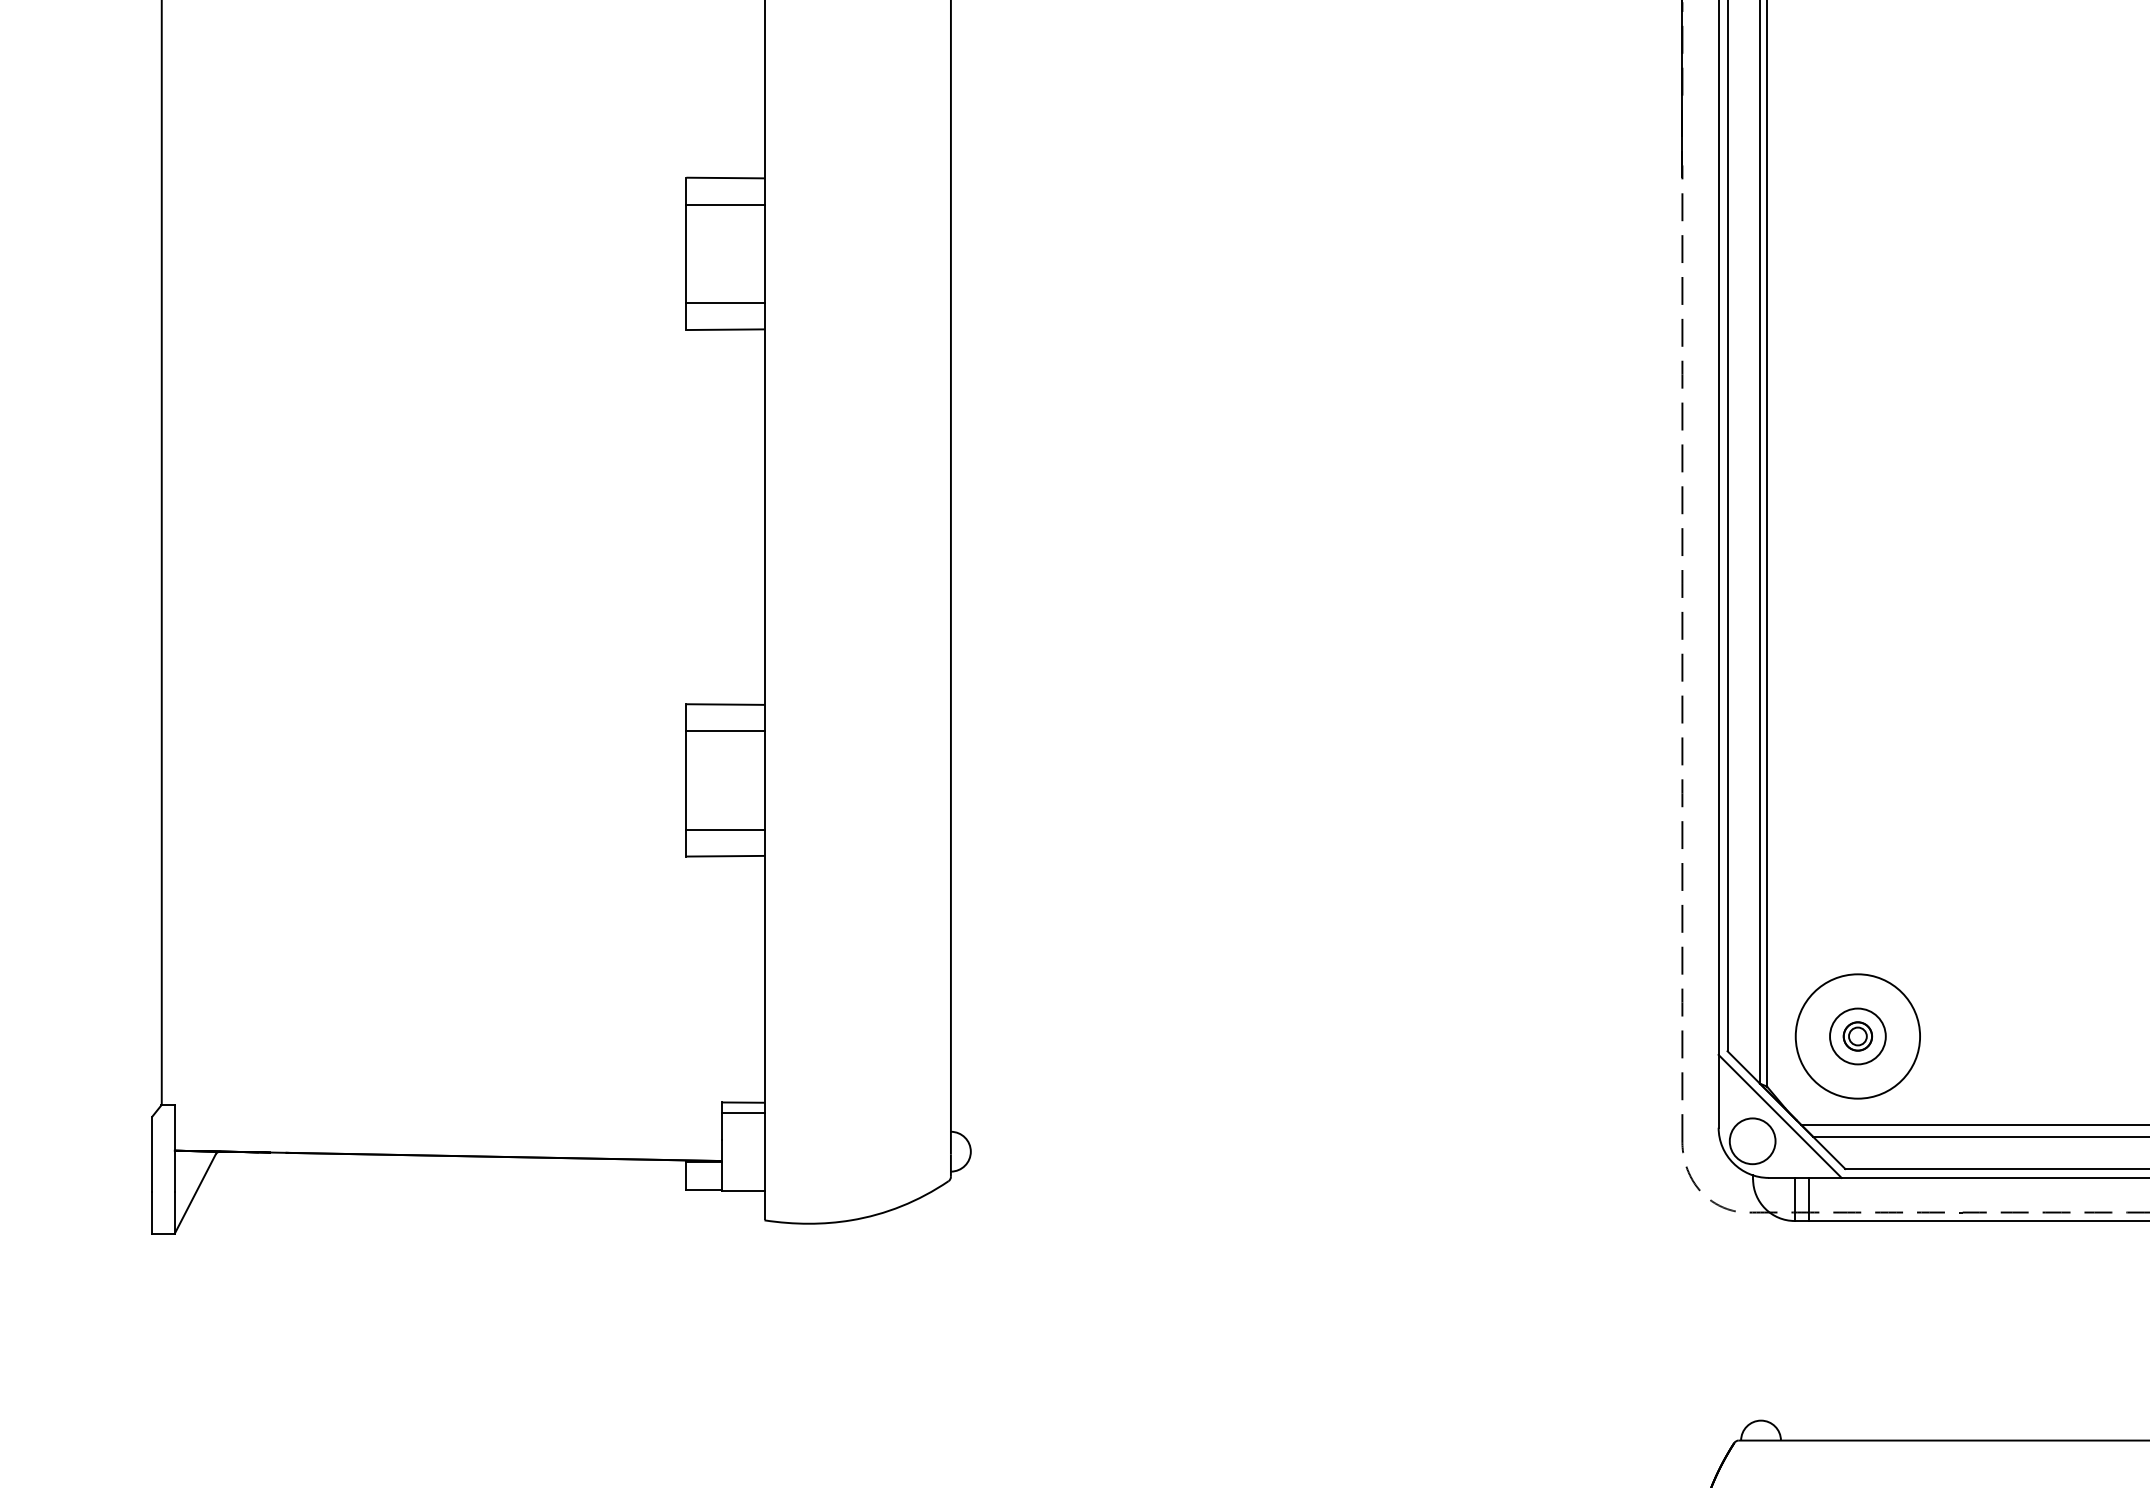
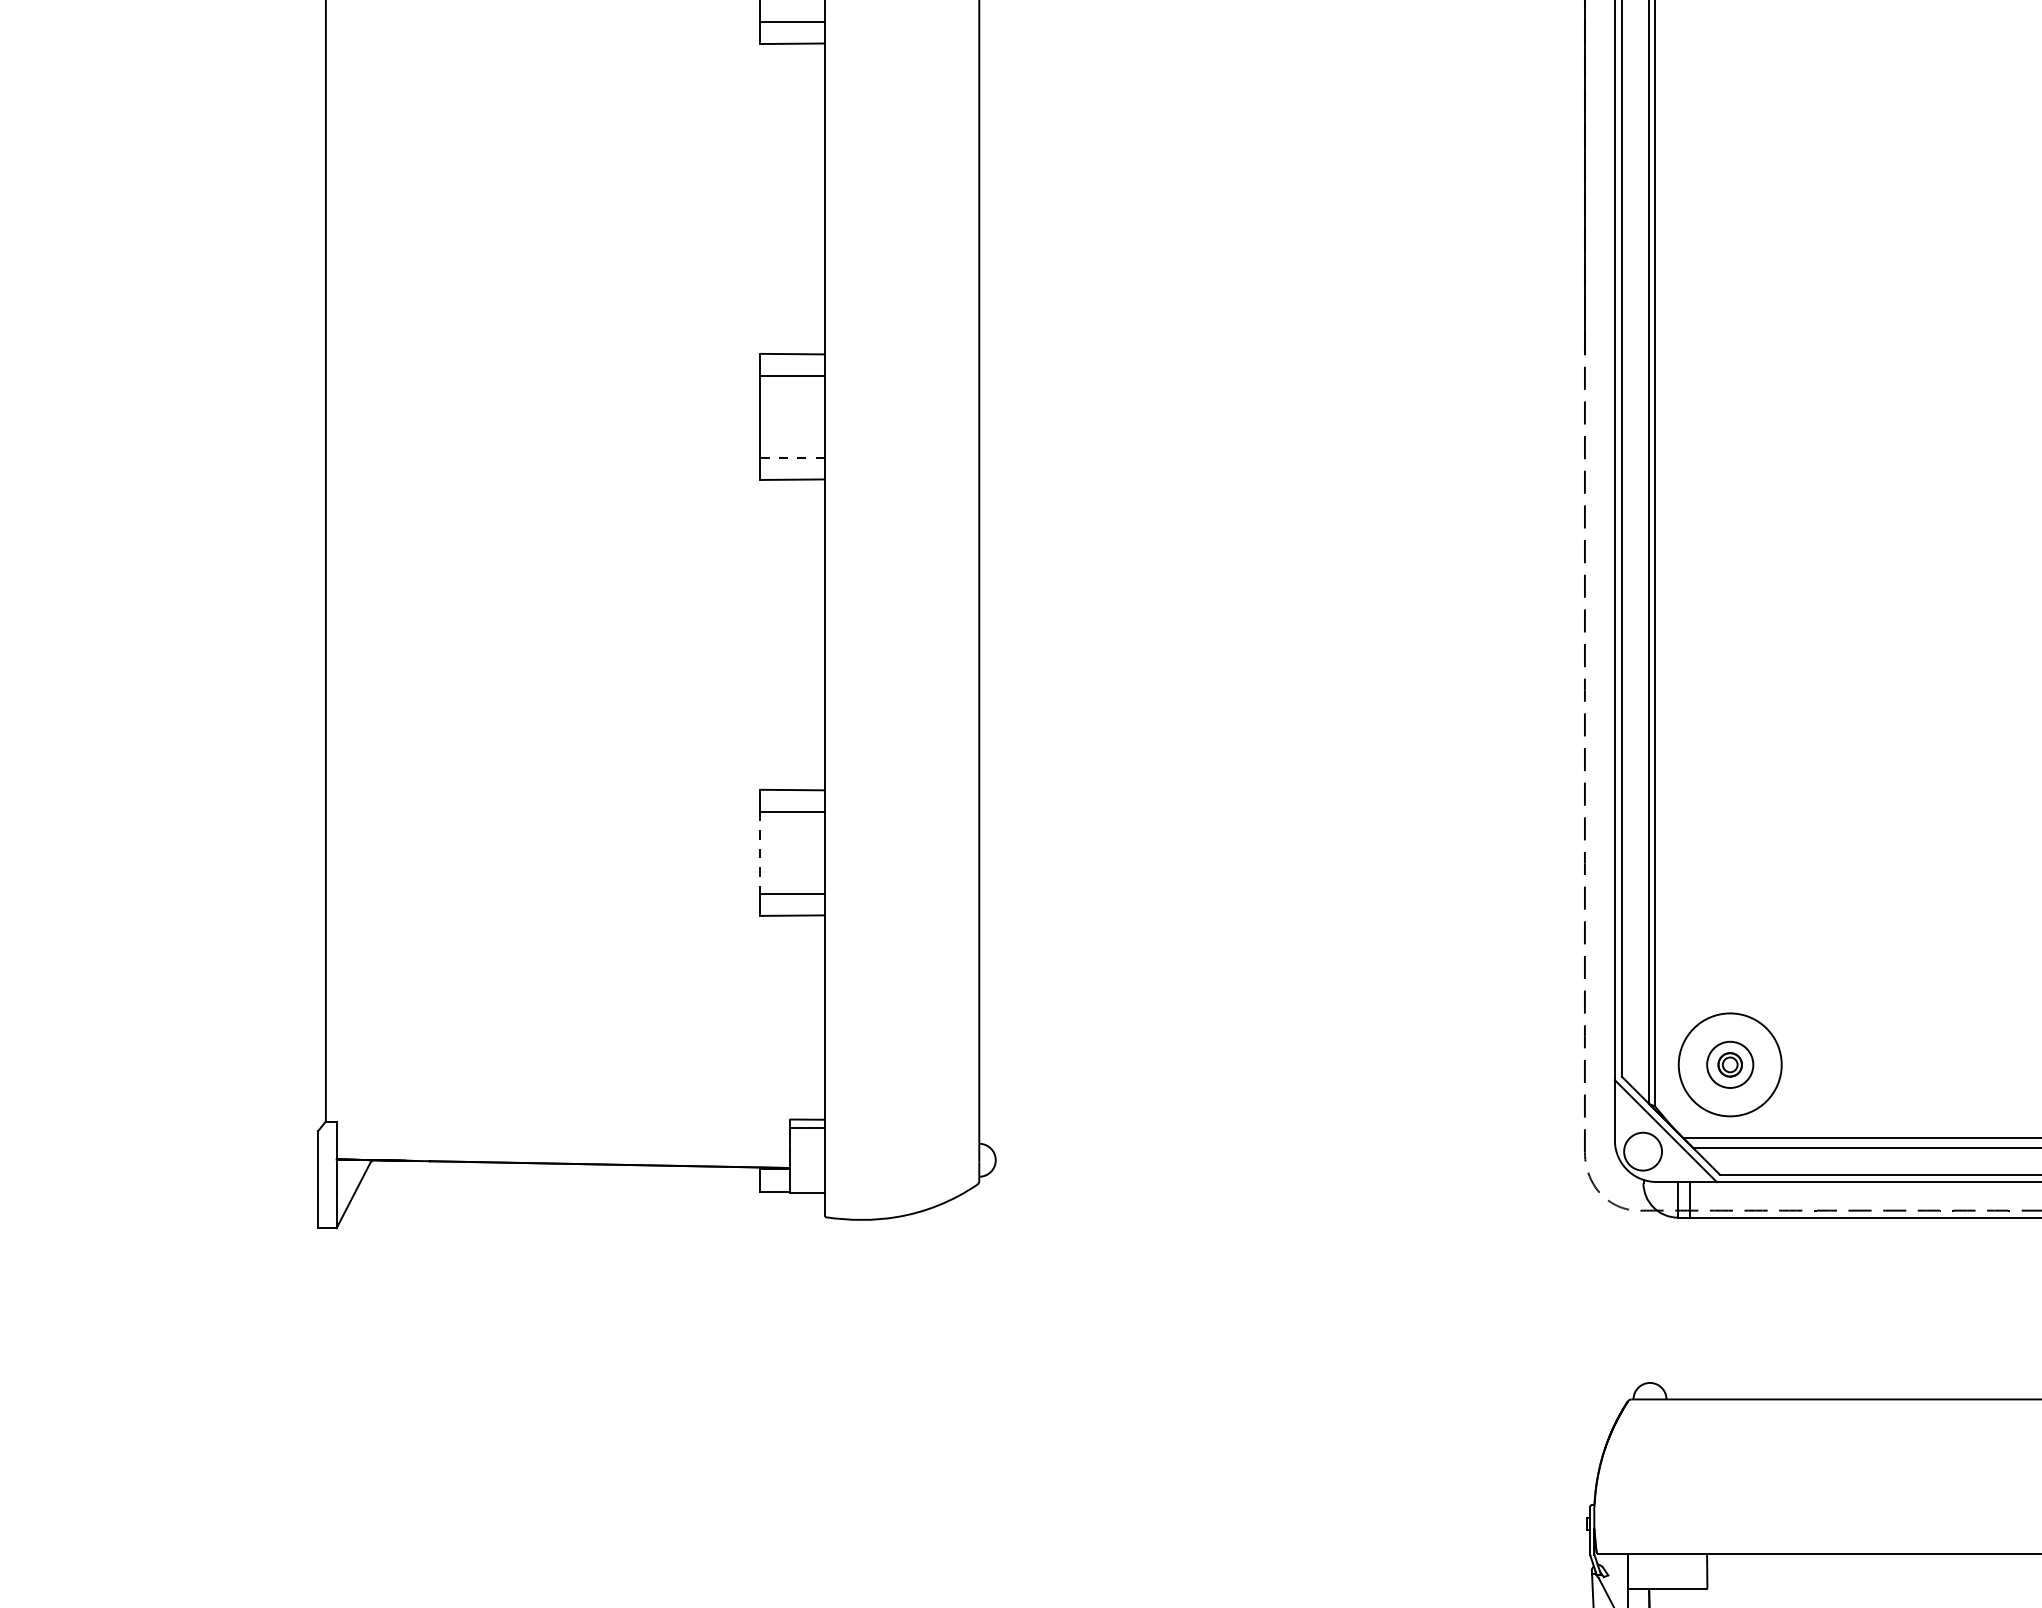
line: (726, 302) -> (793, 457), solid -> dashed
line: (686, 779) -> (760, 852), solid -> dashed

